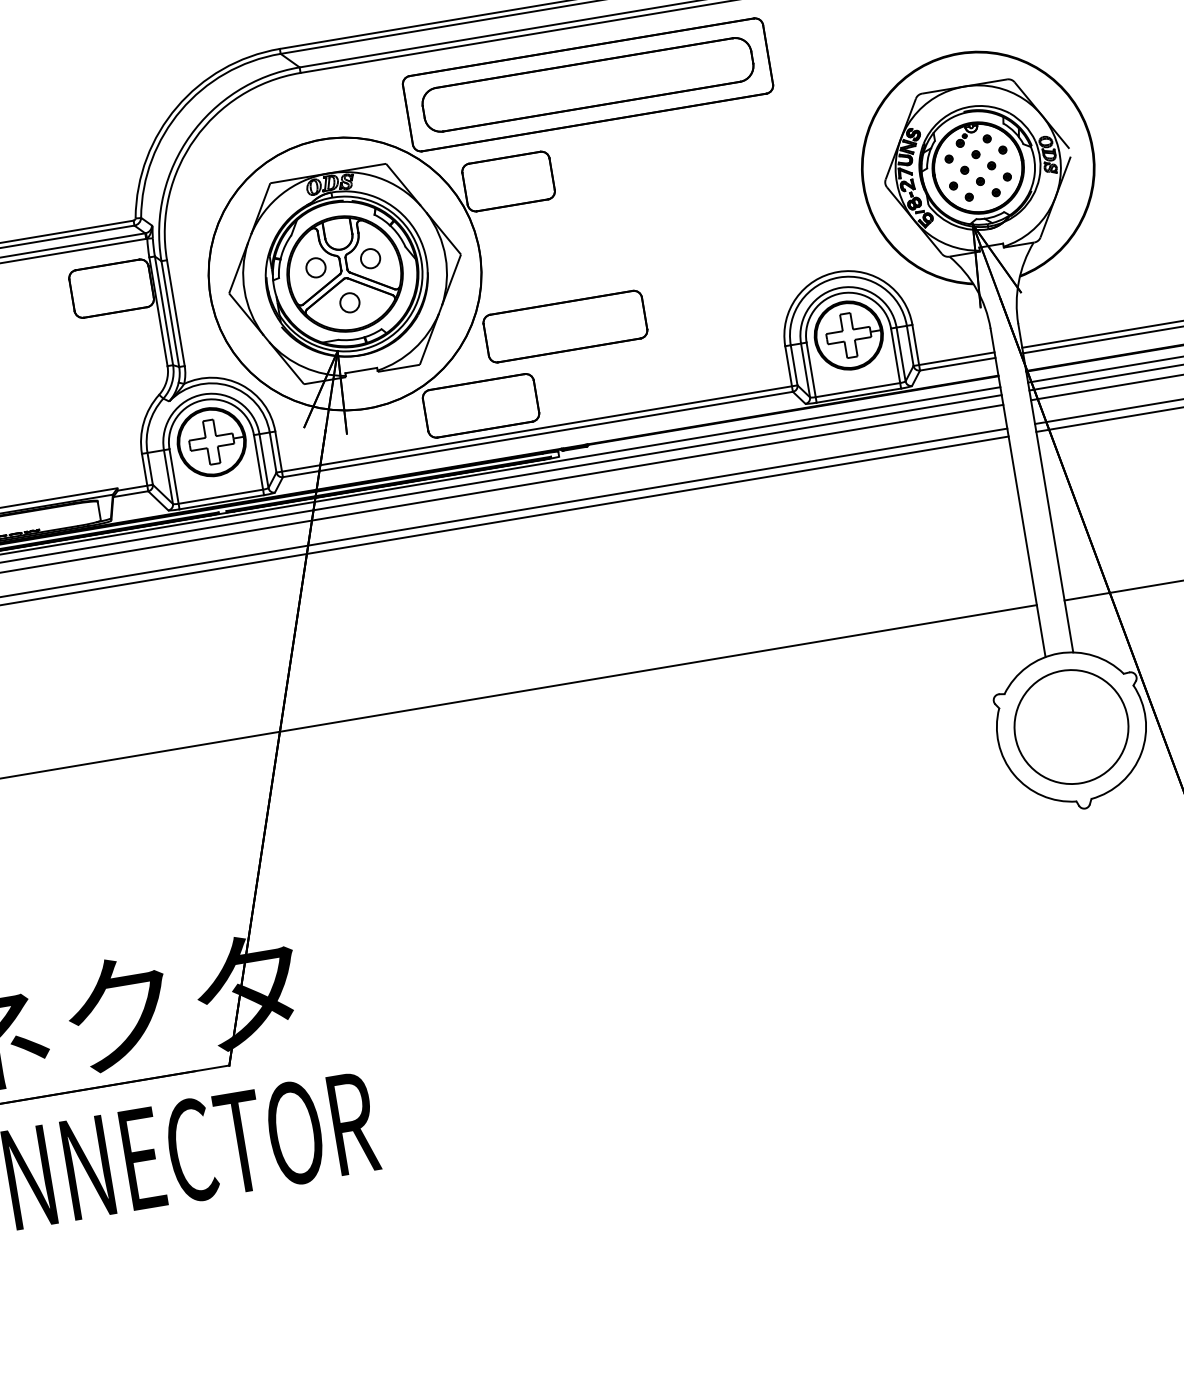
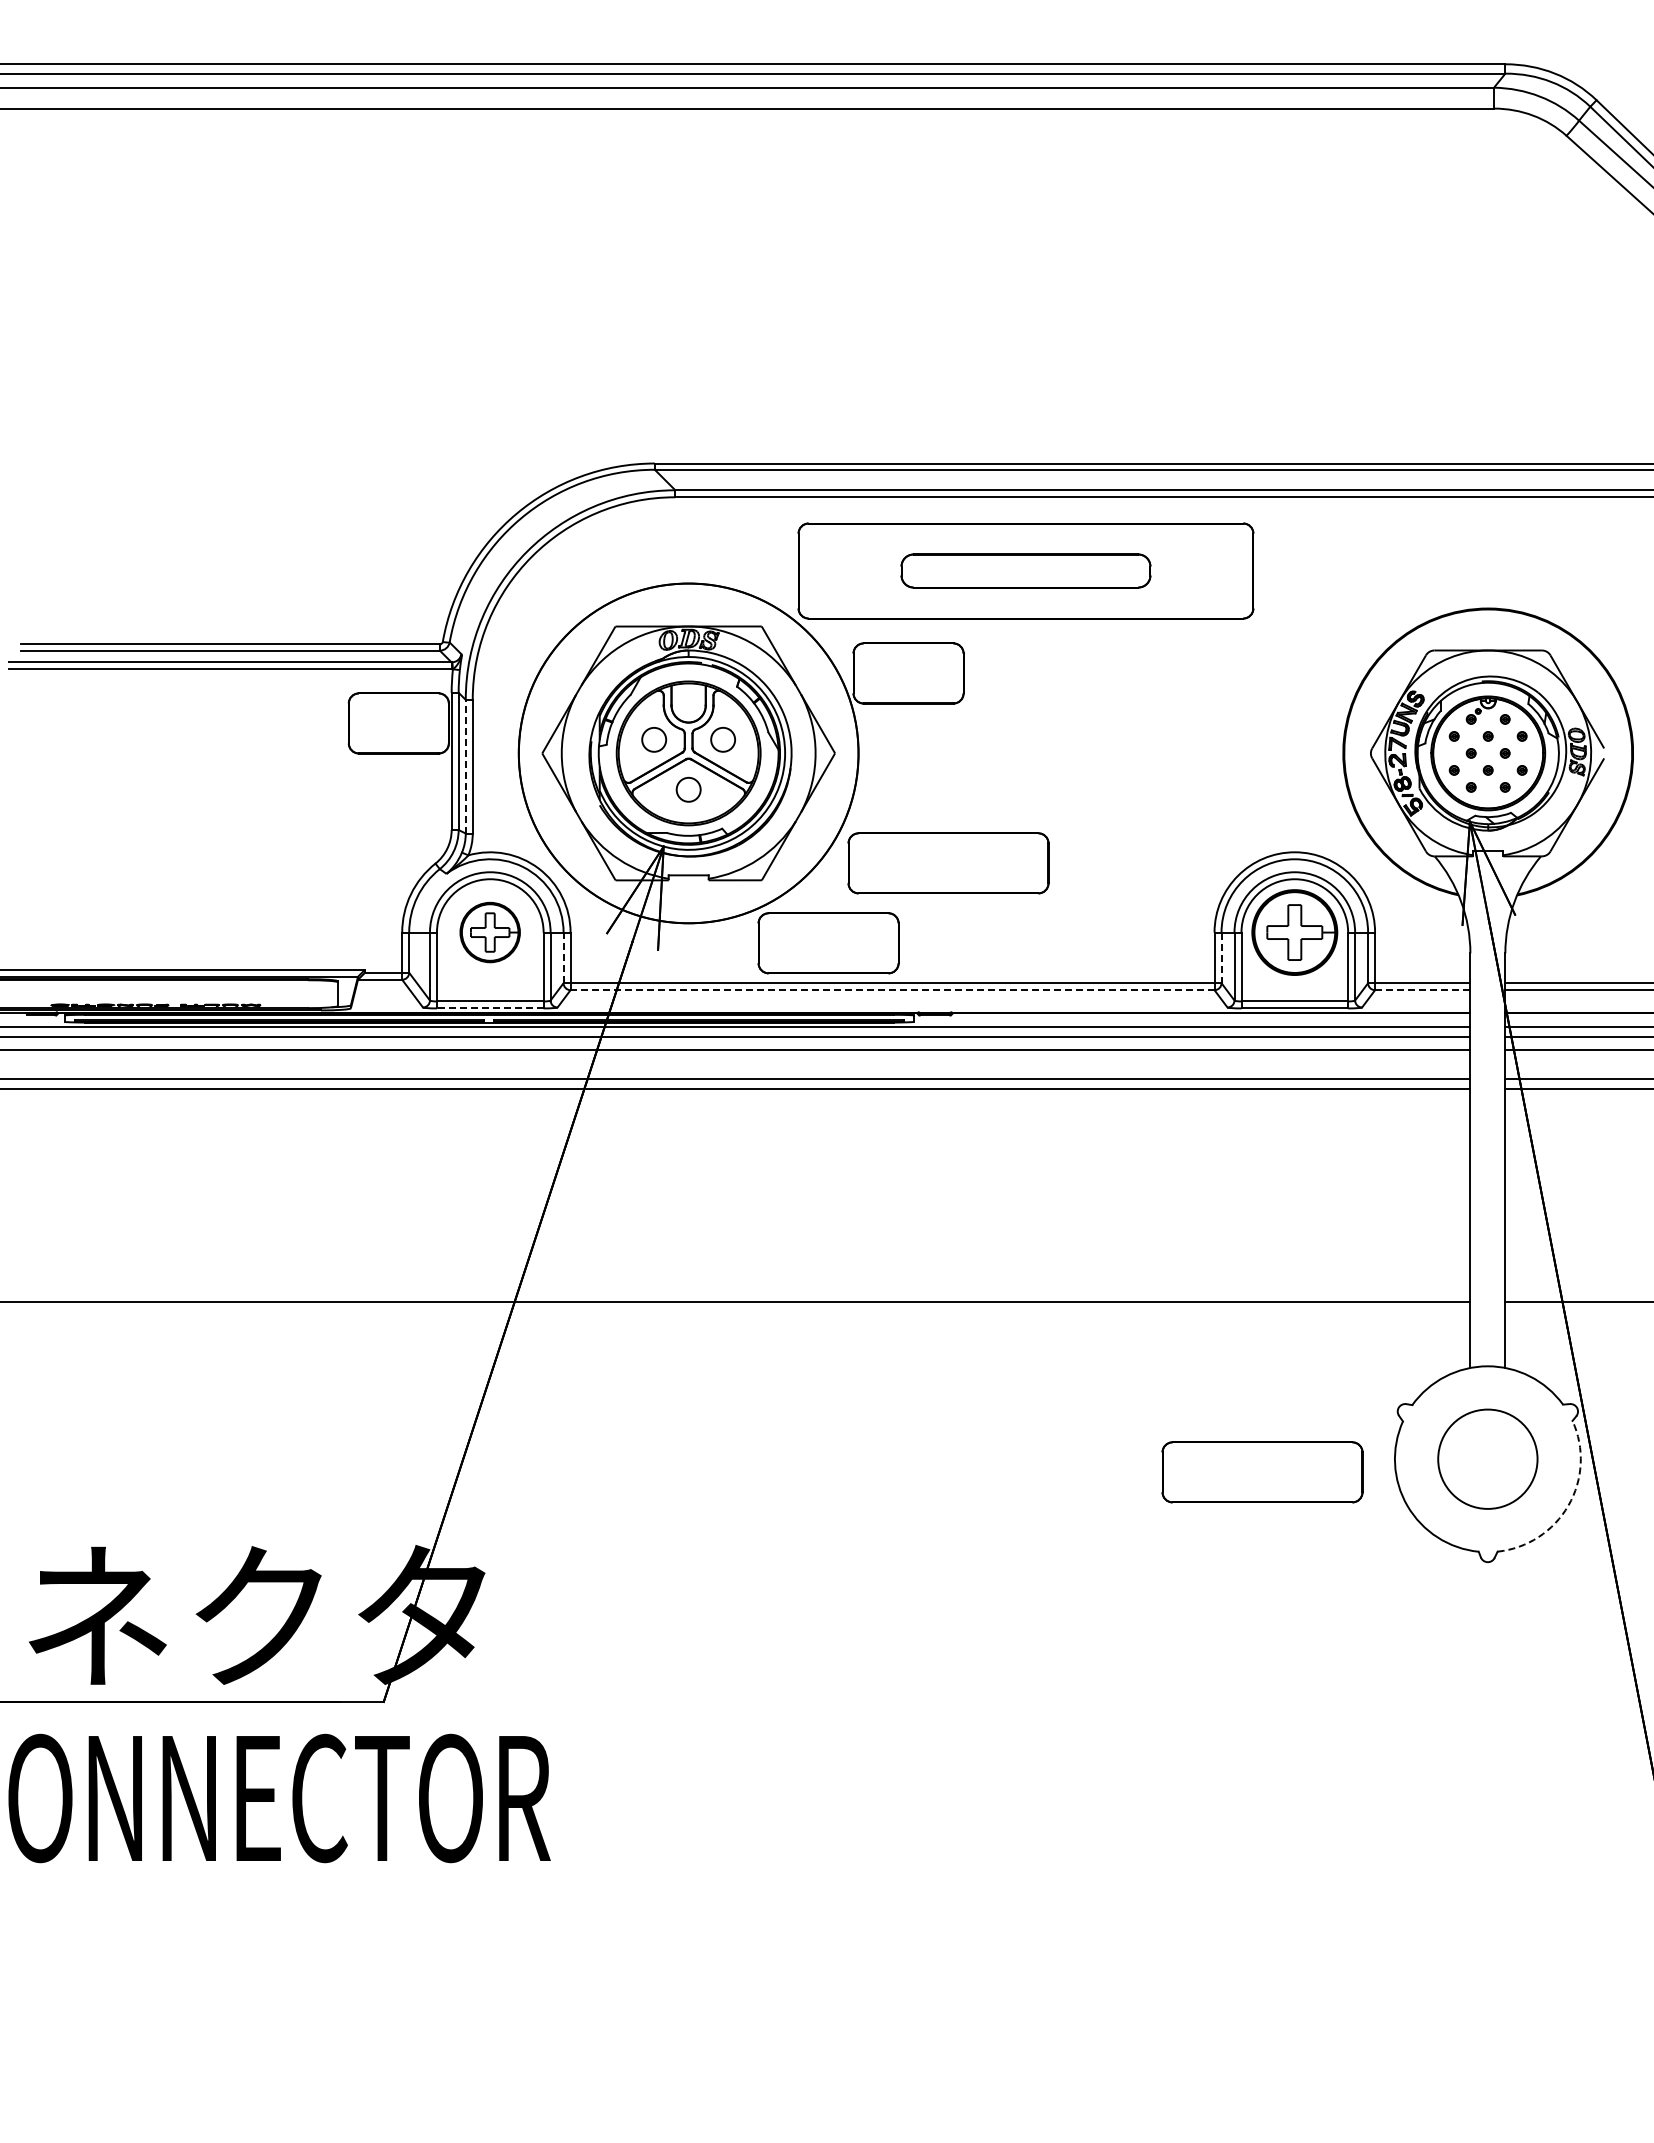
part: (587, 84) -> (1025, 570), size x0.6
line: (170, 313) -> (465, 766), solid -> dashed
line: (957, 364) -> (1422, 990), solid -> dashed
line: (794, 365) -> (1221, 958), solid -> dashed
line: (537, 434) -> (892, 990), solid -> dashed
part: (211, 442) -> (489, 932), size x0.7
line: (273, 452) -> (563, 957), solid -> dashed
line: (221, 502) -> (489, 1008), solid -> dashed
circle: (1071, 727) -> (1487, 1459), size x0.7
arc: (1141, 752) -> (1568, 1505), solid -> dashed
part: (894, 767) -> (1262, 1472), added

